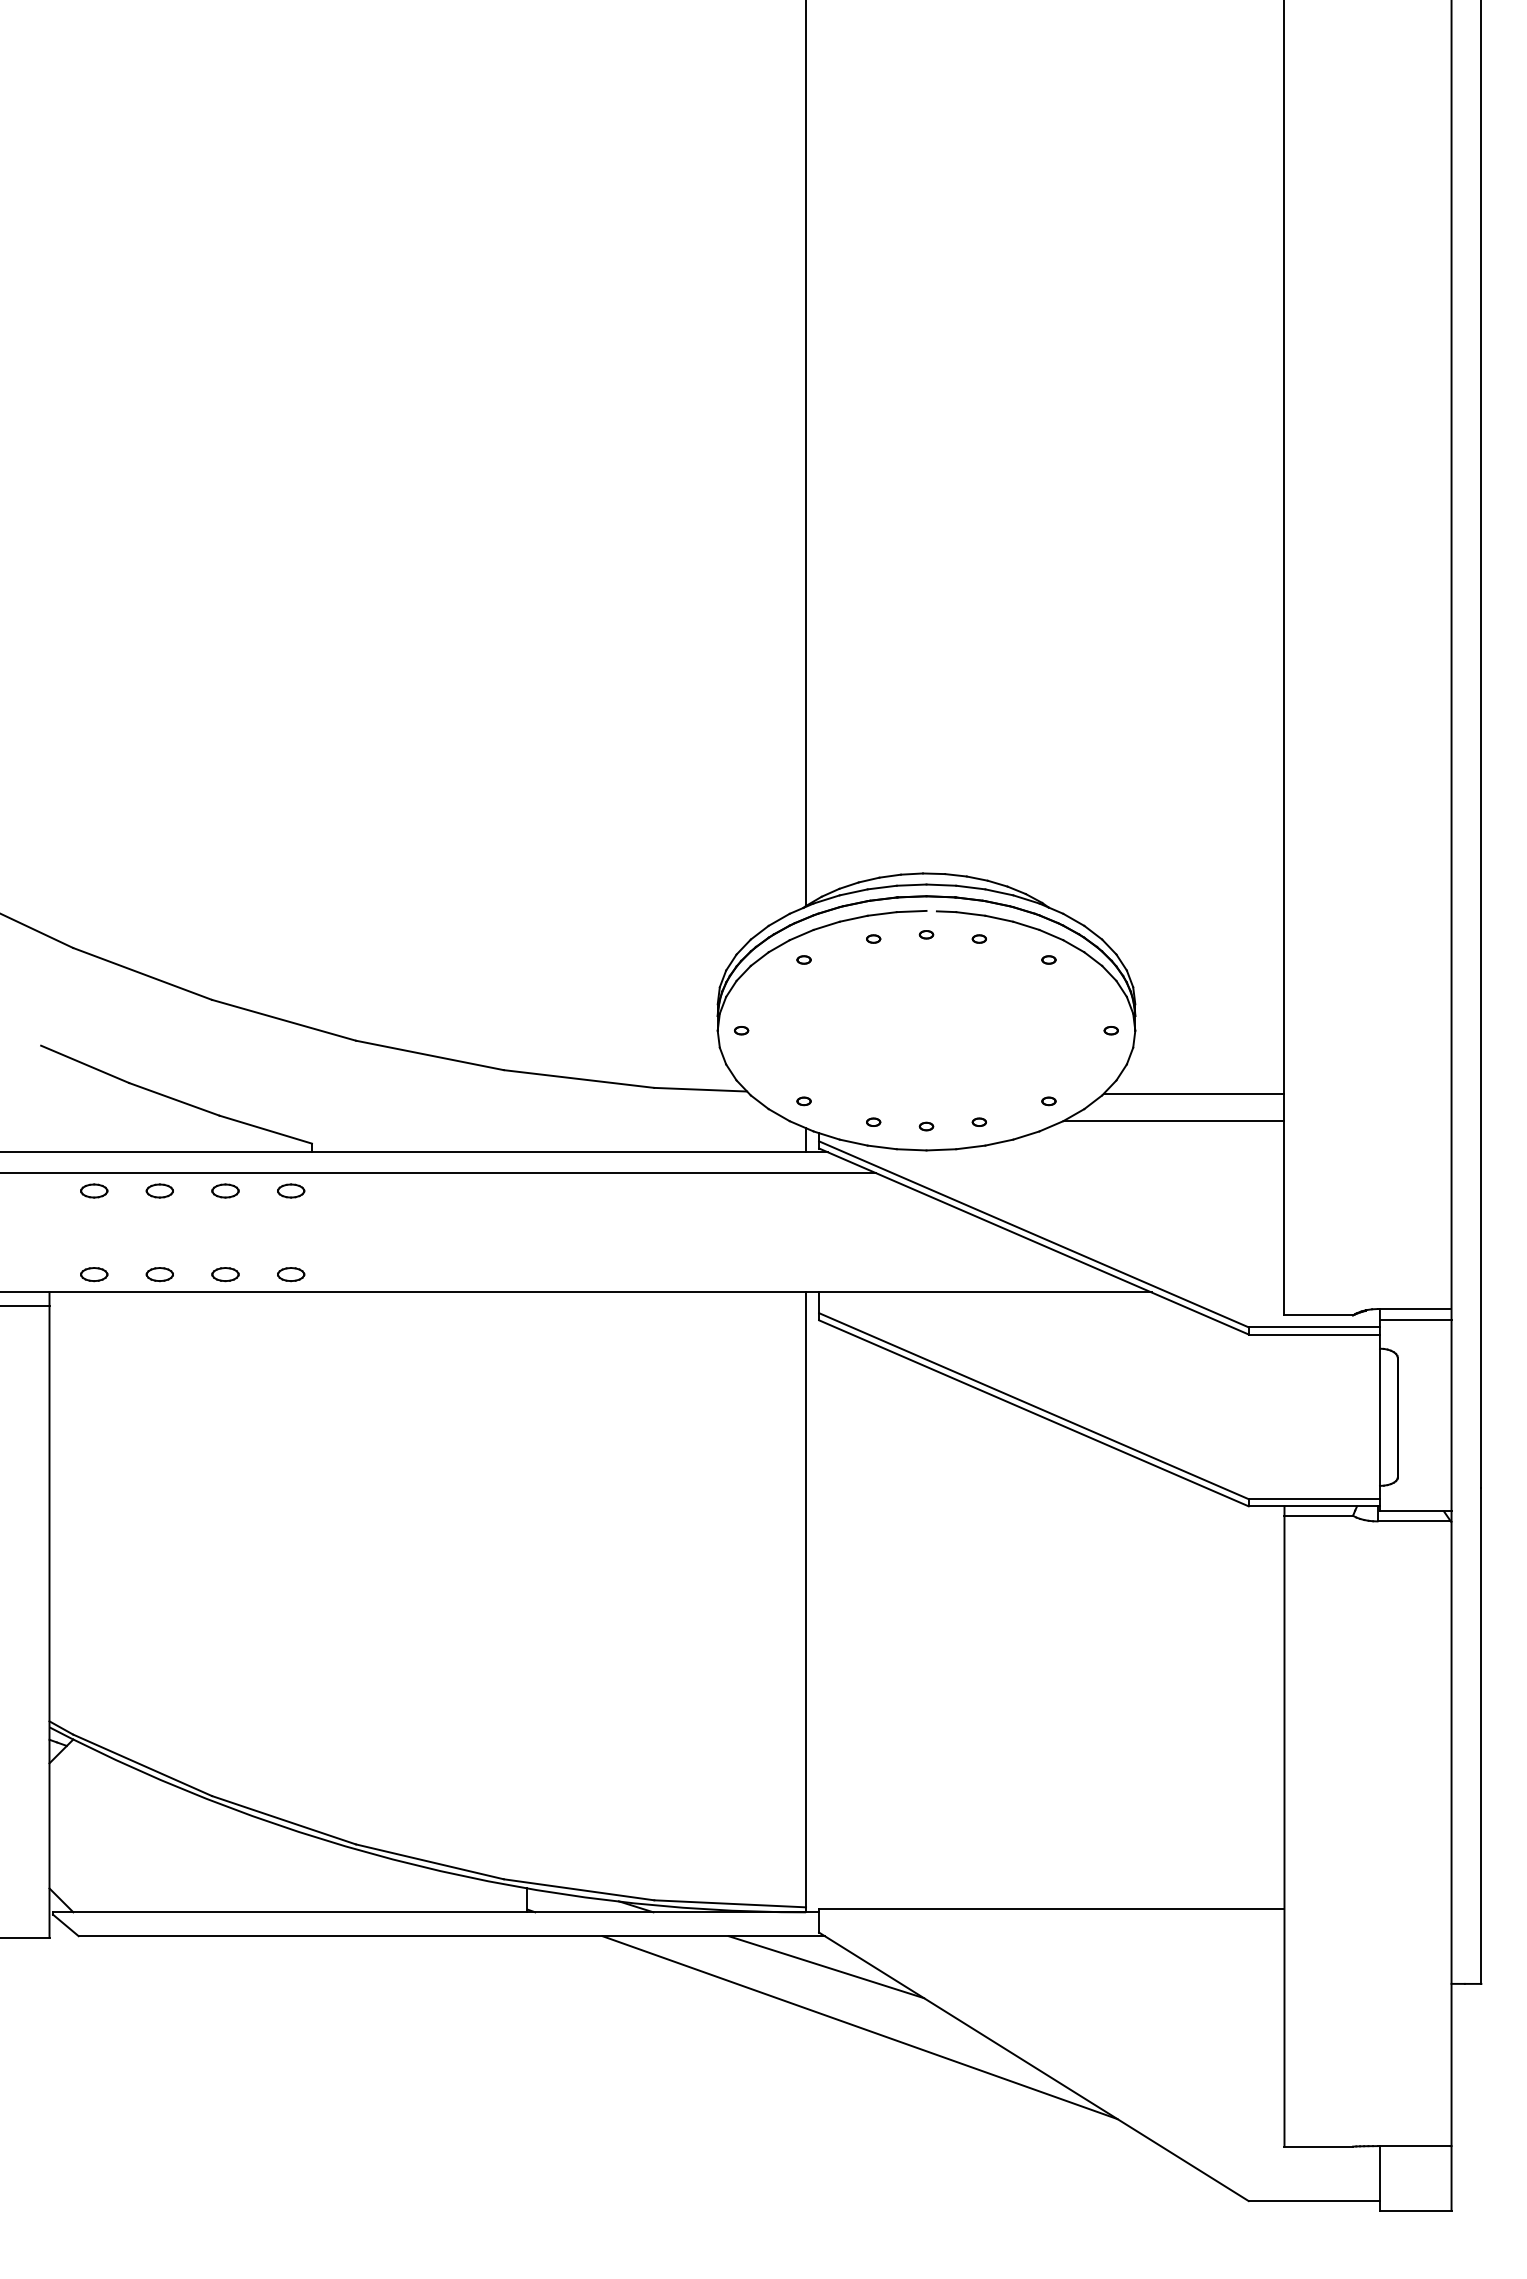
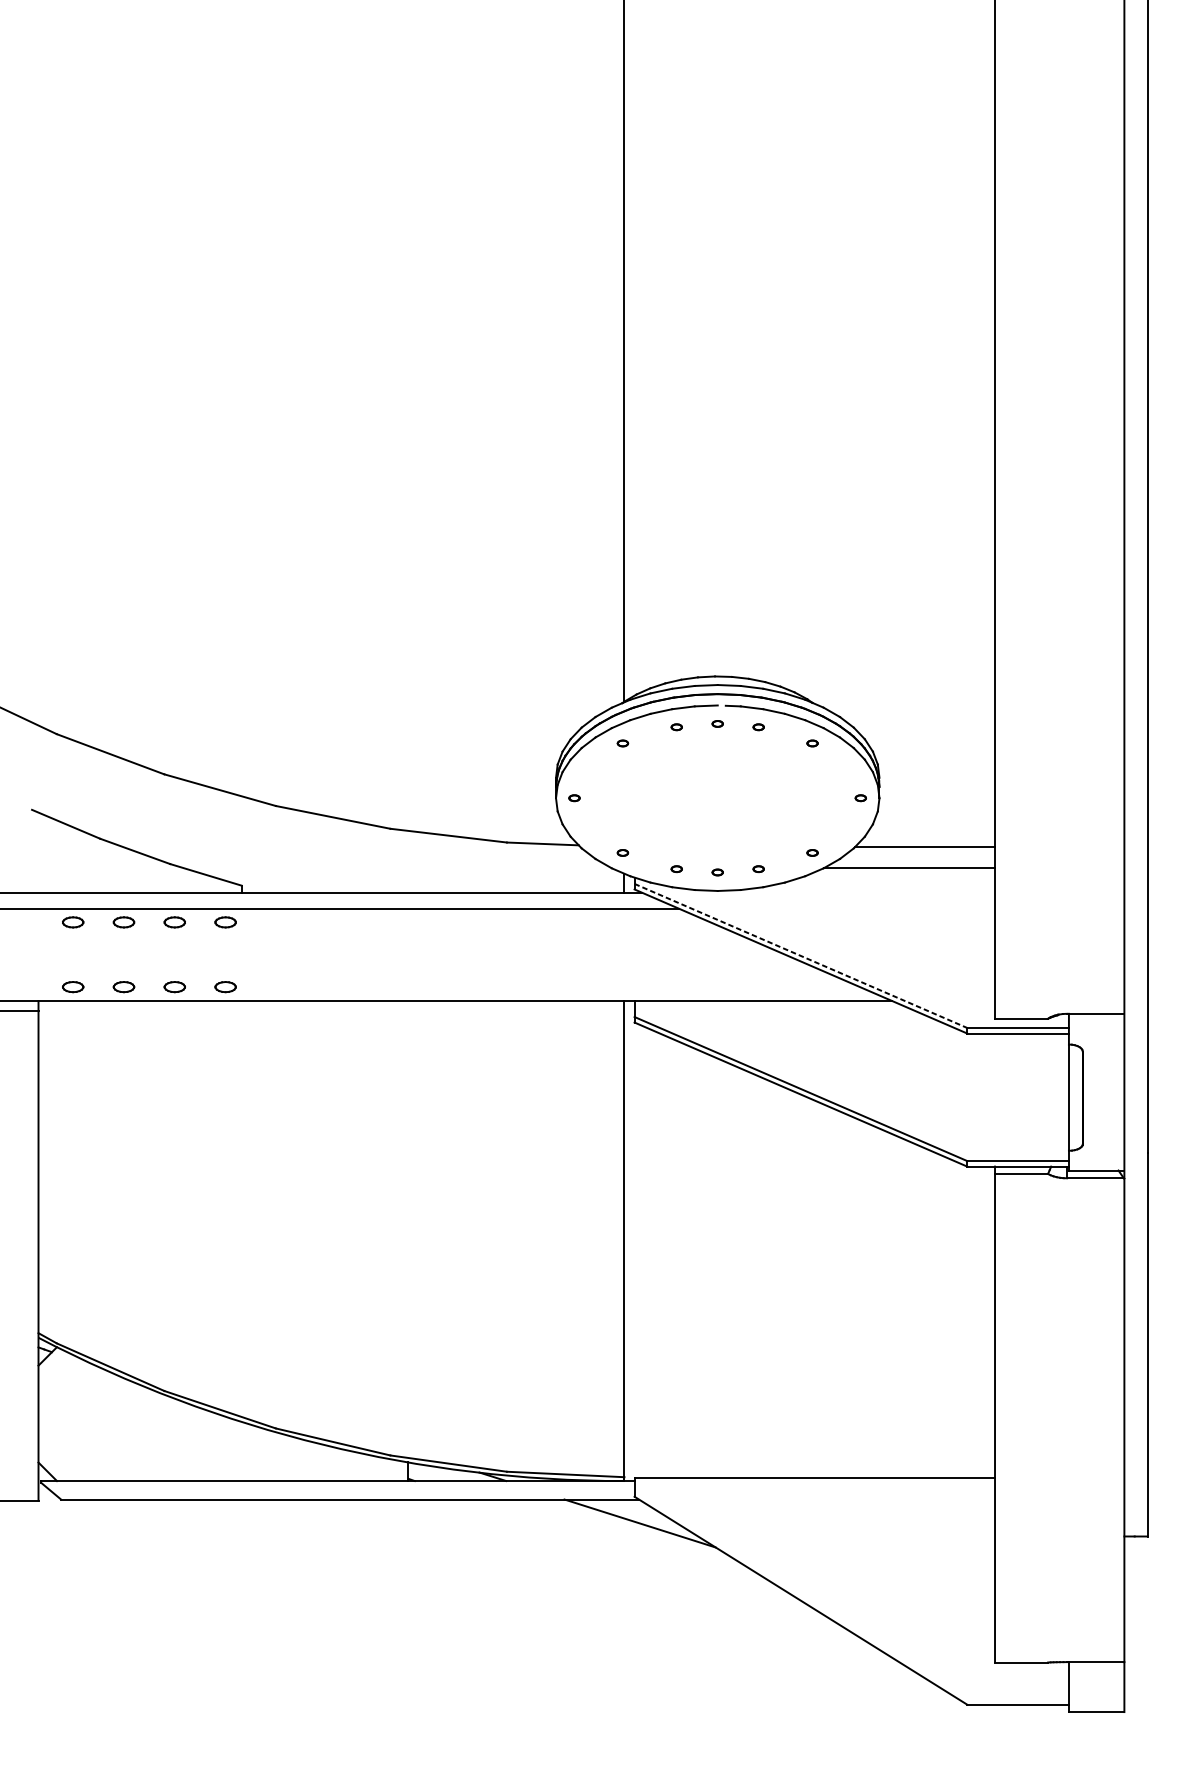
line: (1034, 1234) -> (801, 956), solid -> dashed
line: (1415, 1320) -> (1096, 1022), removed
line: (859, 2027) -> (665, 1570), removed

